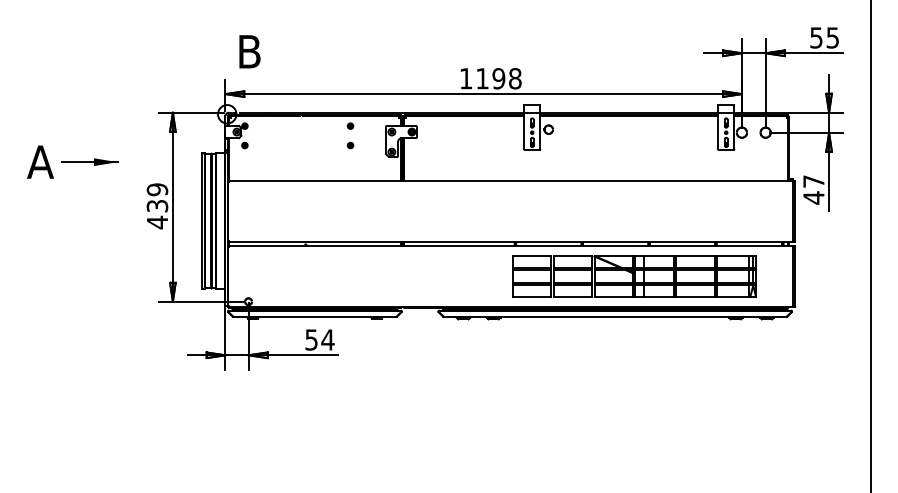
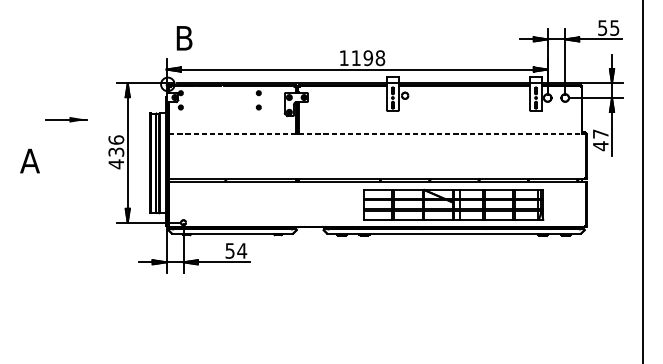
text: (40, 161) -> (30, 160), moved
line: (510, 181) -> (376, 134), solid -> dashed
text: (157, 189) -> (116, 139), 439 -> 436
part: (634, 276) -> (453, 204), moved

